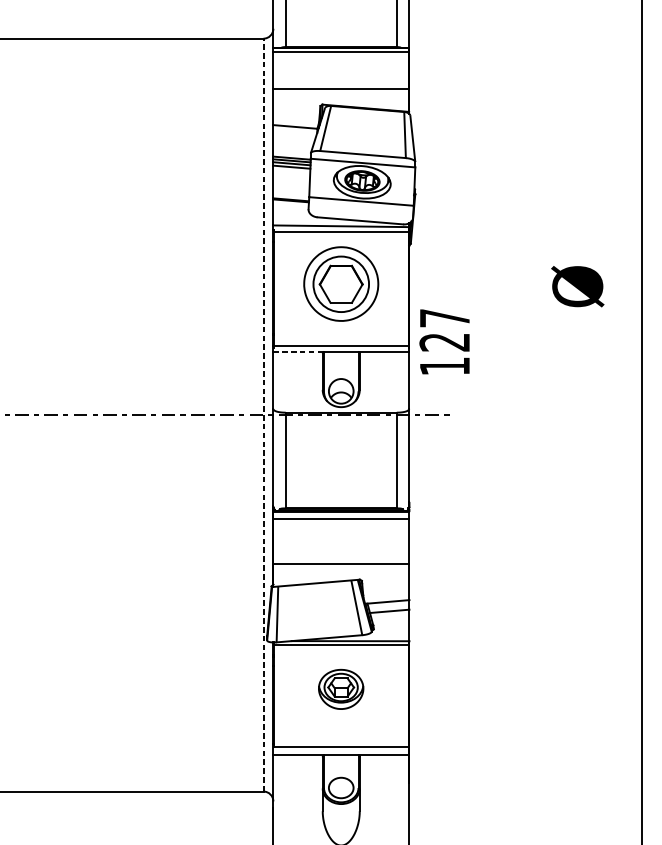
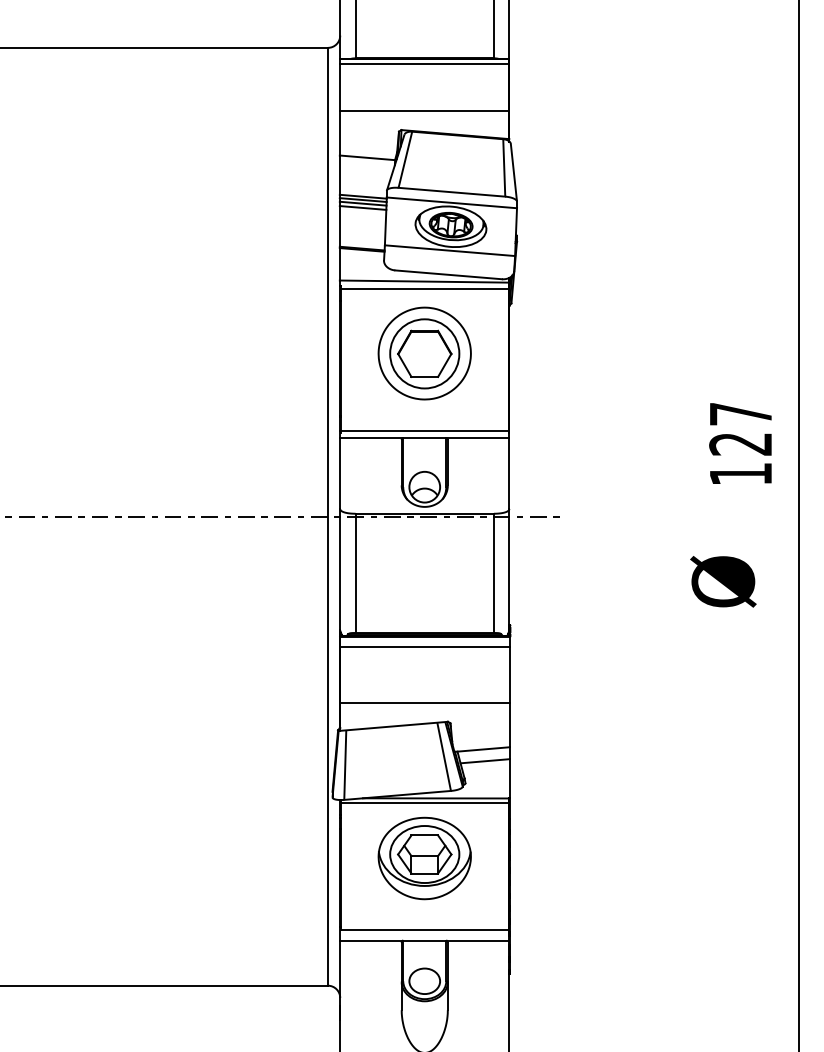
text: (577, 286) -> (723, 581), moved
text: (444, 341) -> (740, 443), moved
line: (298, 352) -> (371, 438), dashed -> solid
line: (263, 414) -> (327, 516), dashed -> solid
part: (341, 689) -> (424, 858), size x1.67

